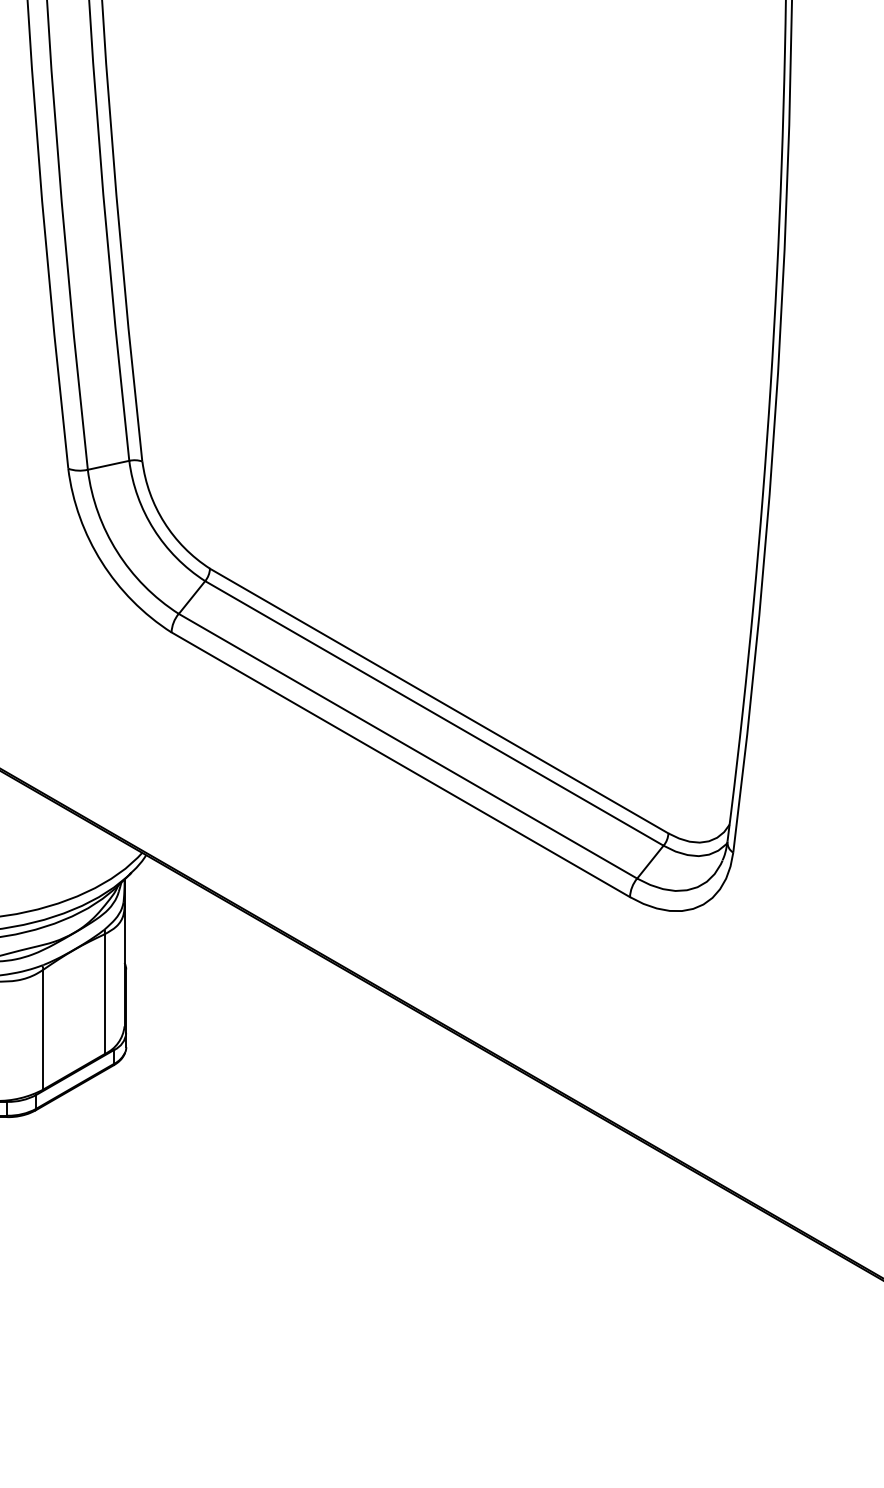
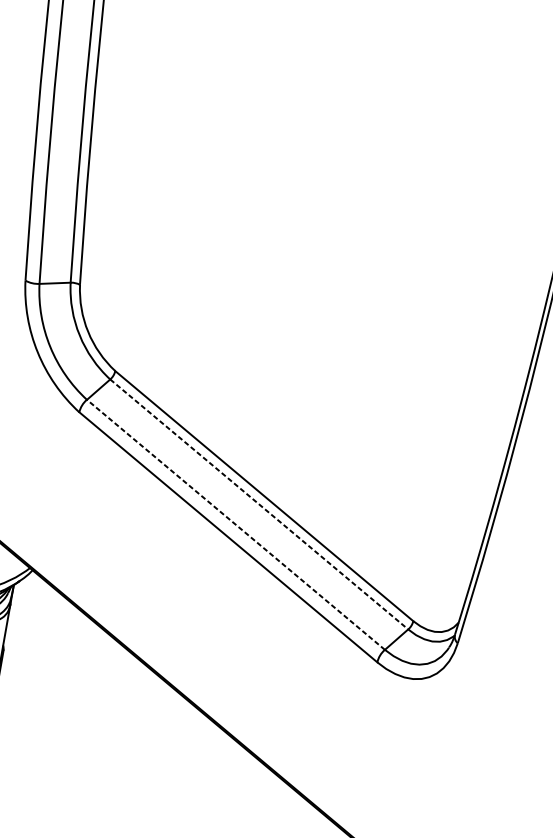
line: (434, 713) -> (259, 504), solid -> dashed
line: (408, 746) -> (236, 525), solid -> dashed

